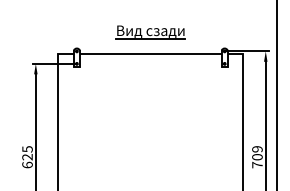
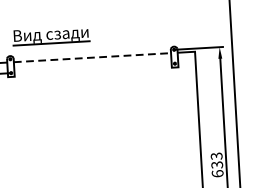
part: (150, 32) -> (50, 35), moved
line: (150, 54) -> (92, 58), solid -> dashed
text: (257, 157) -> (217, 165), 709 -> 633

